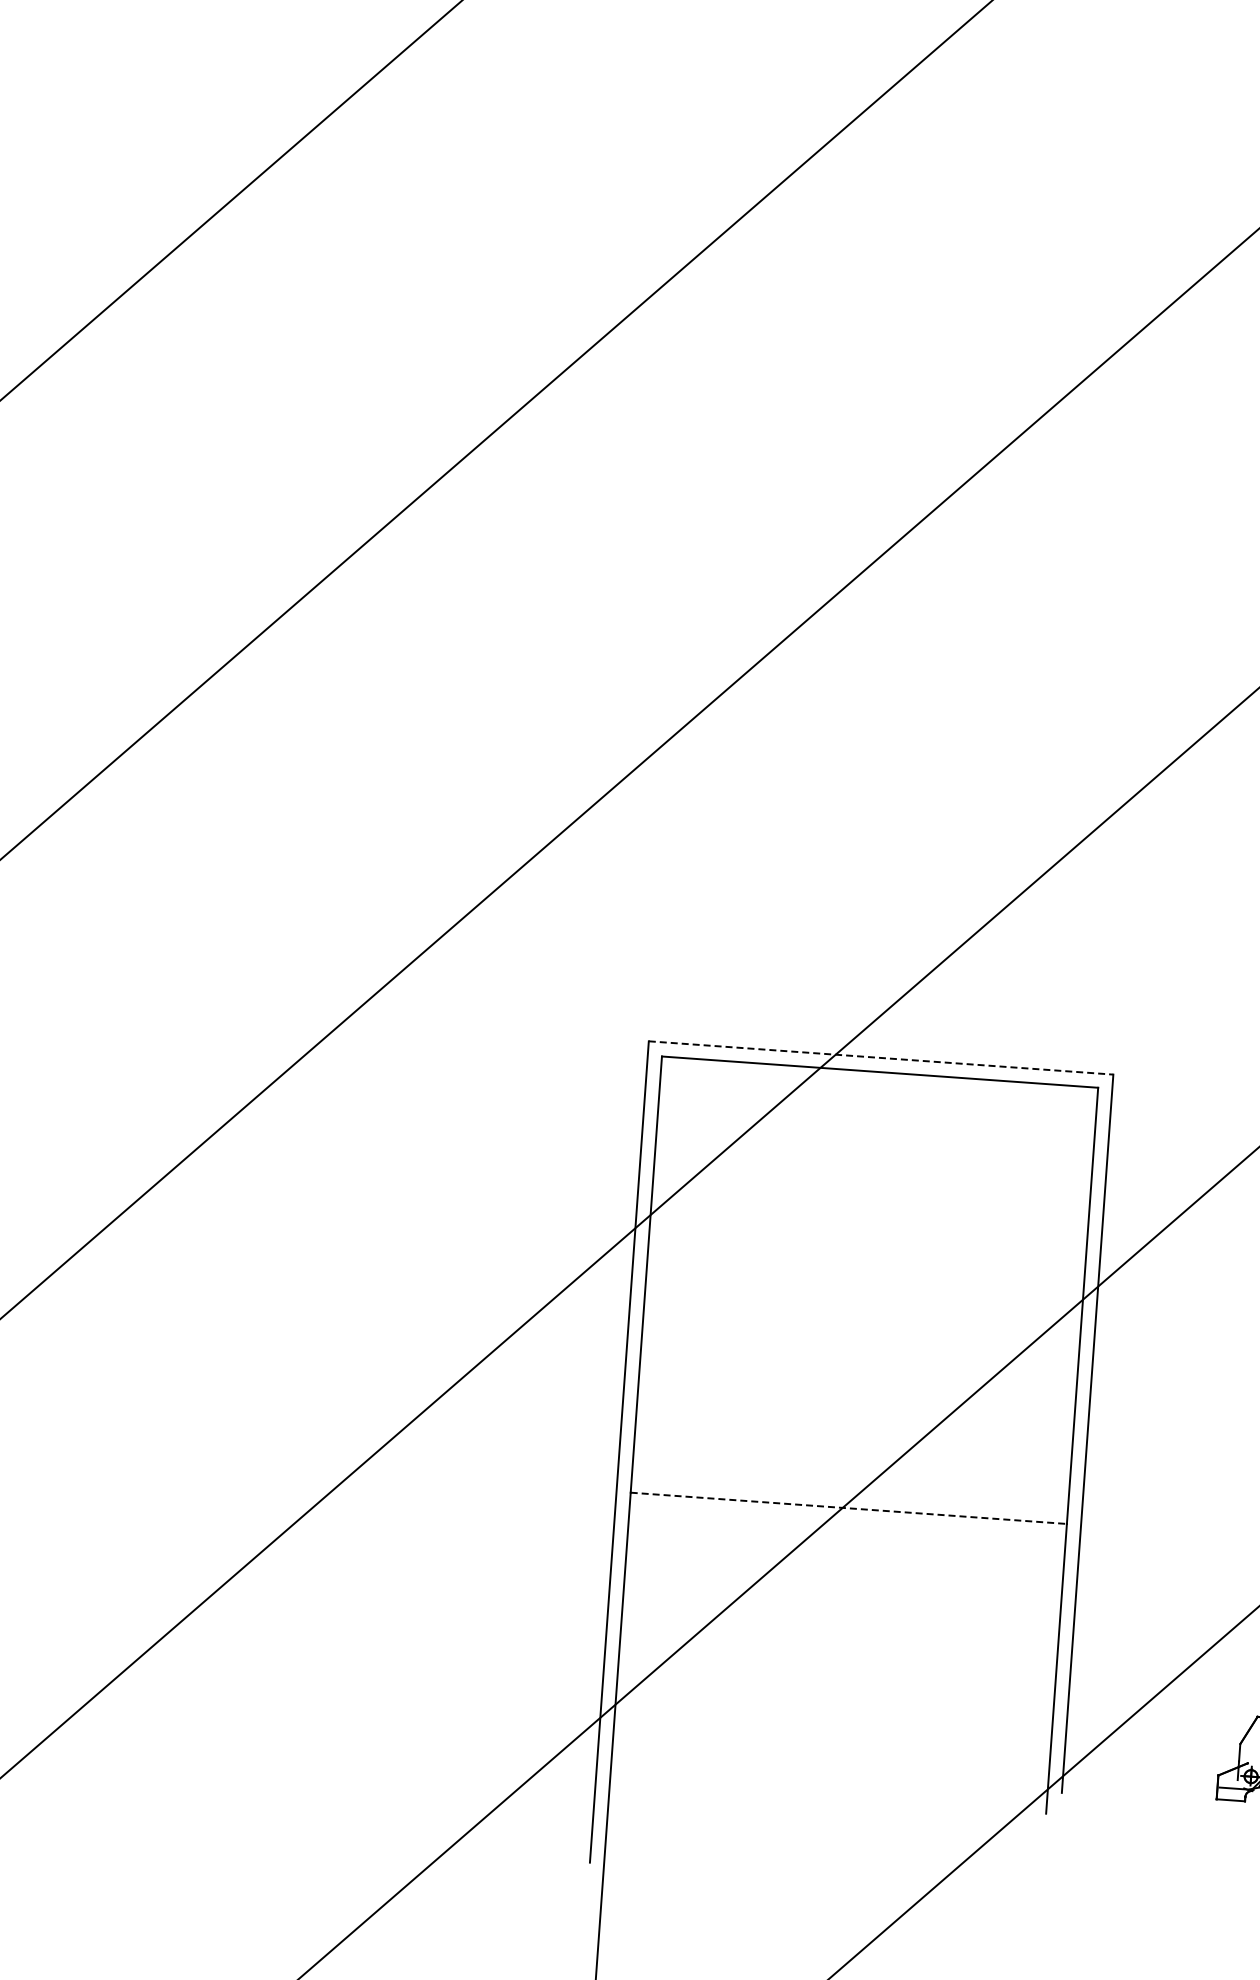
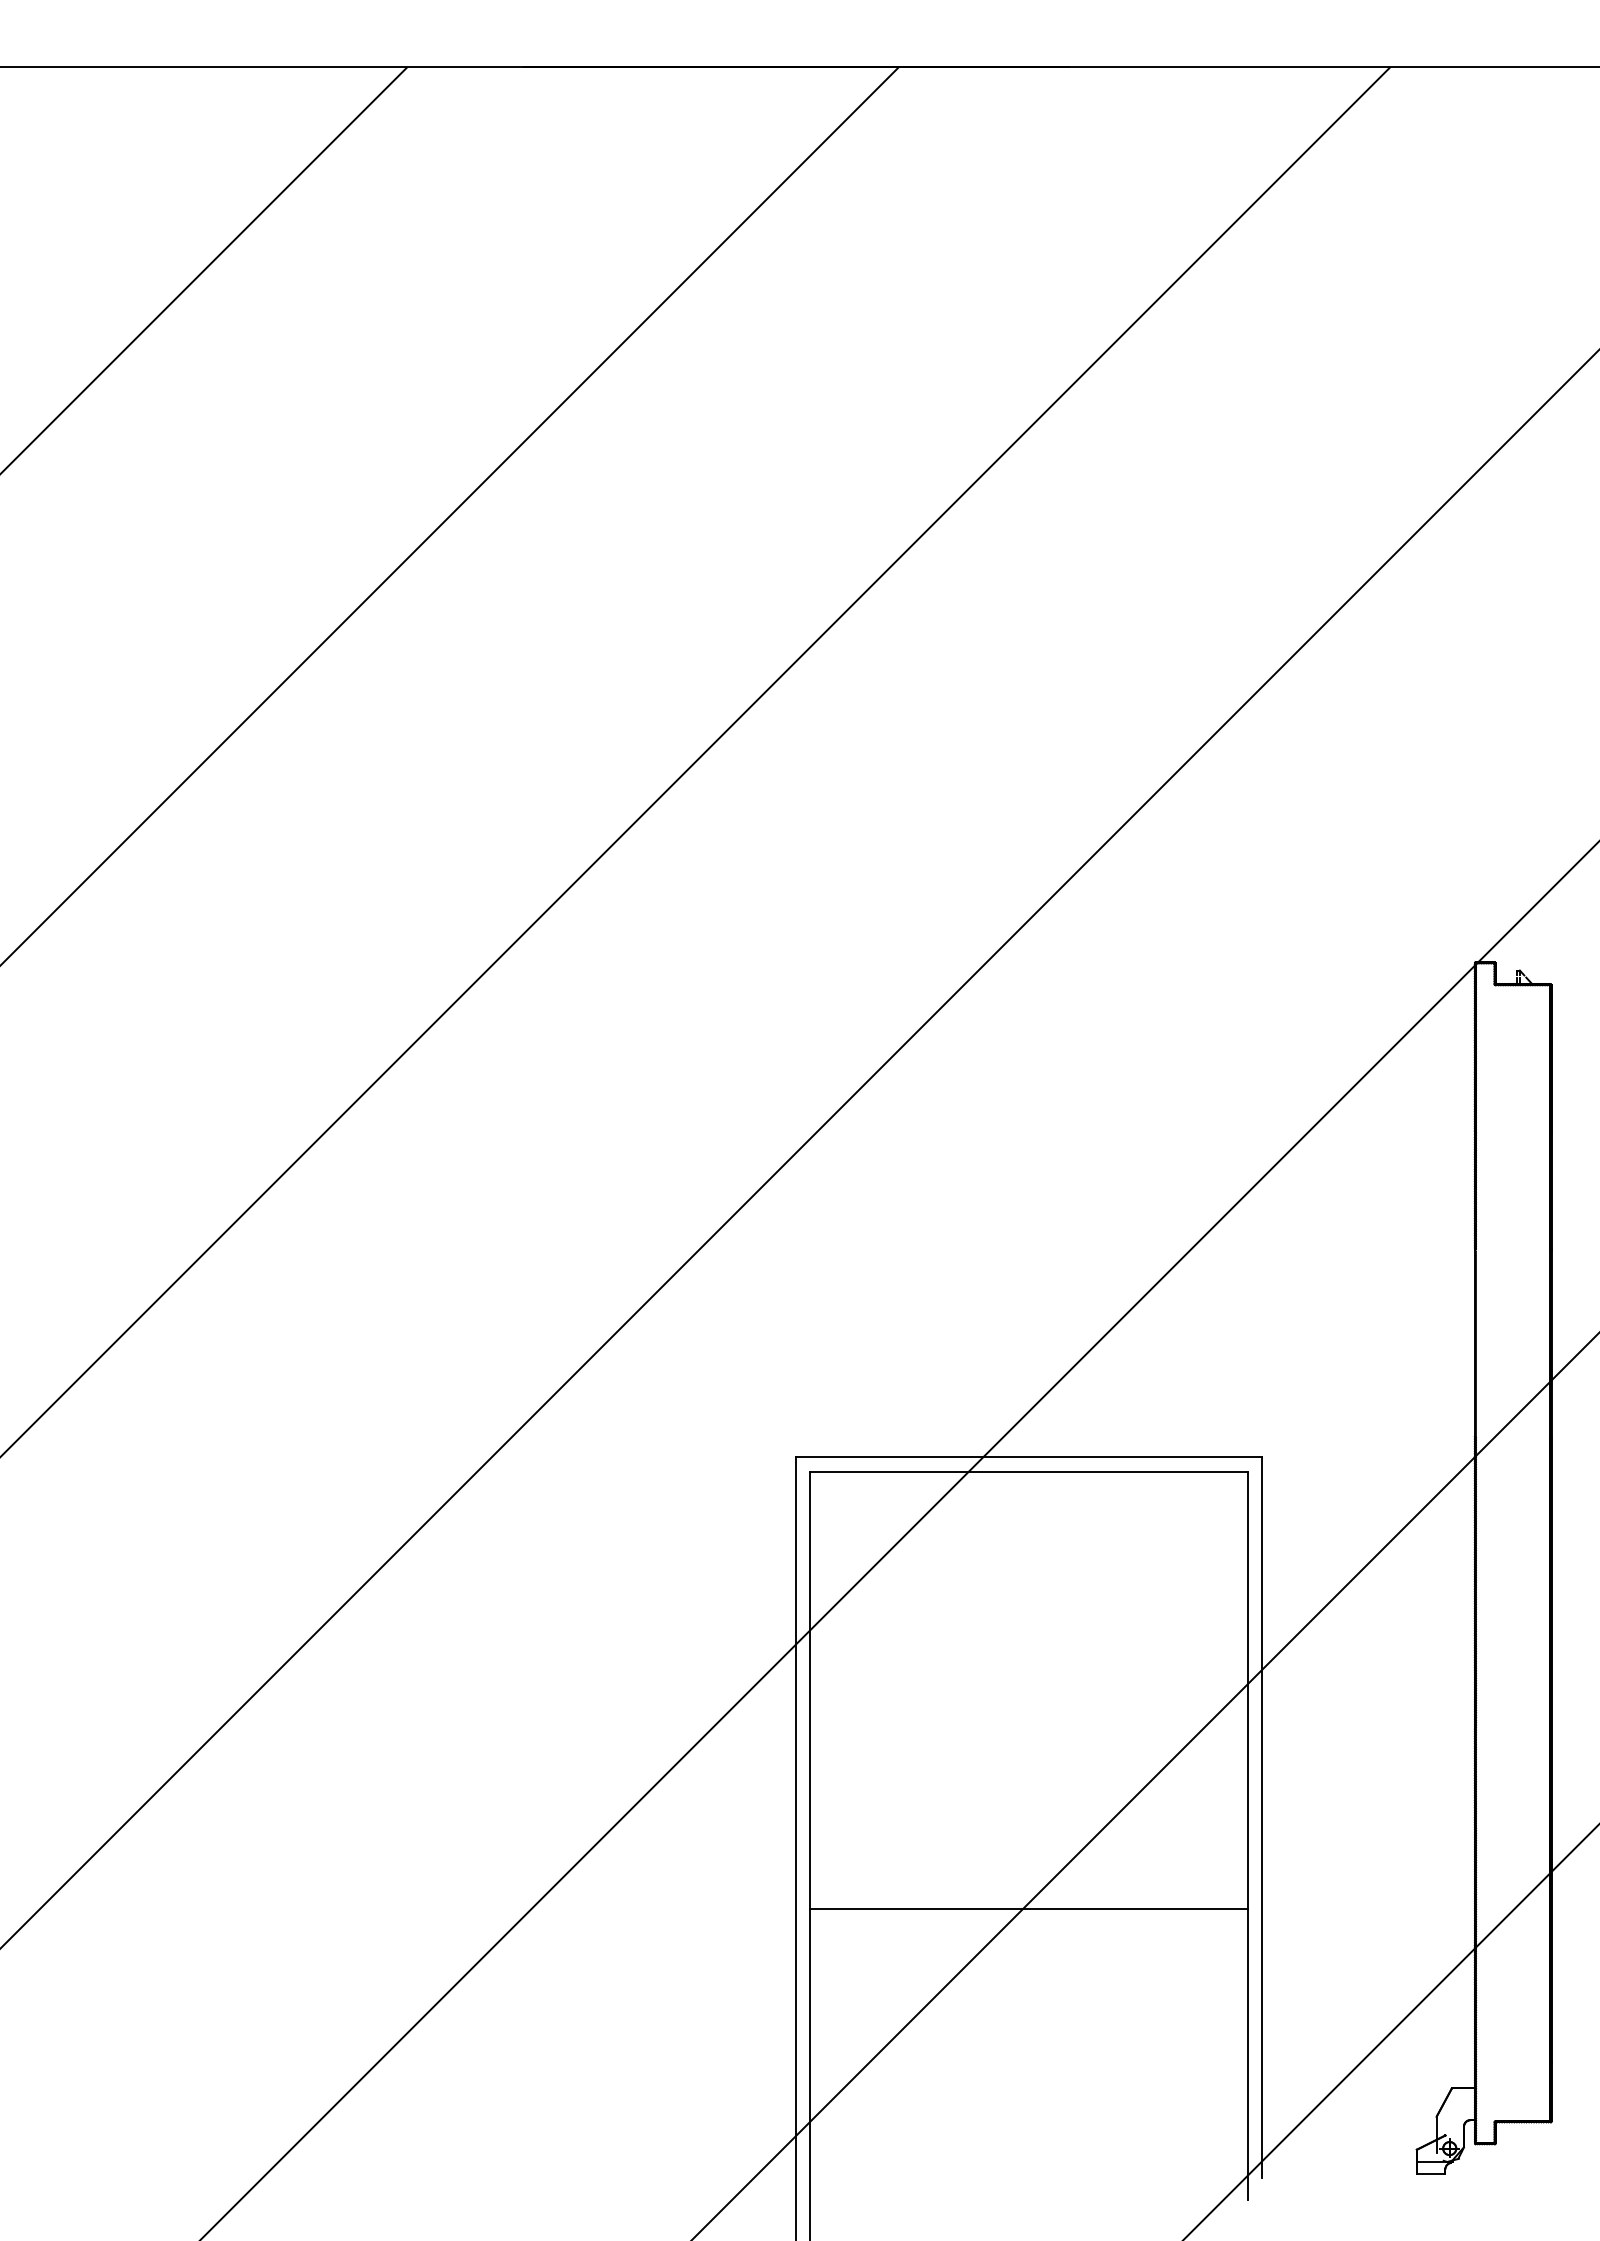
line: (881, 1058) -> (1029, 1457), dashed -> solid
line: (848, 1508) -> (1028, 1909), dashed -> solid

